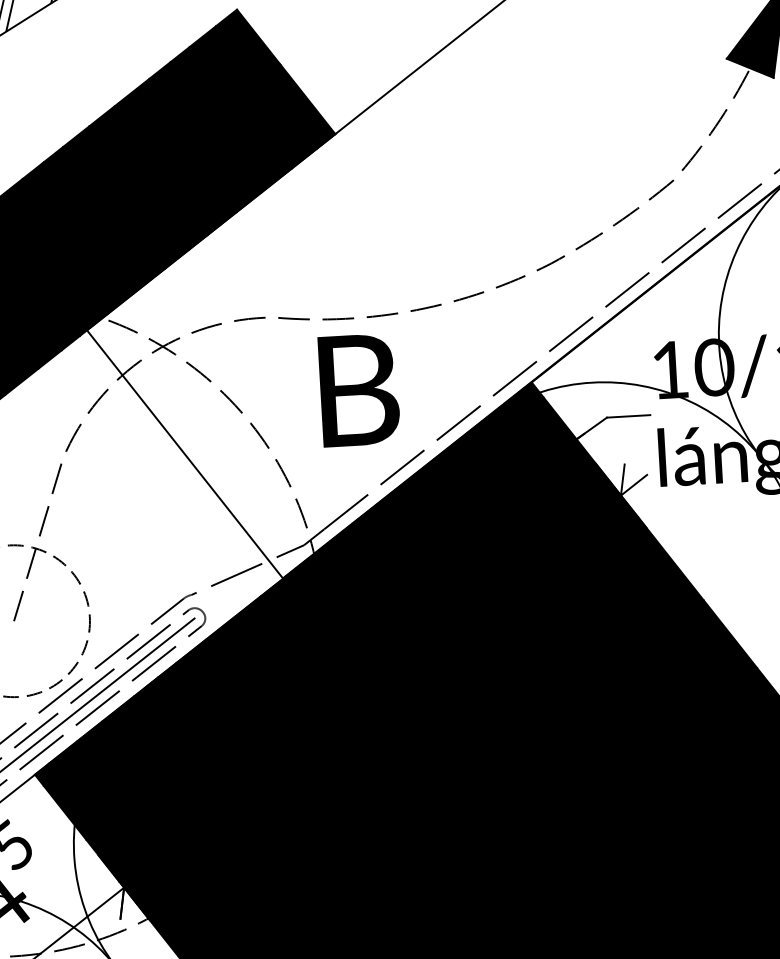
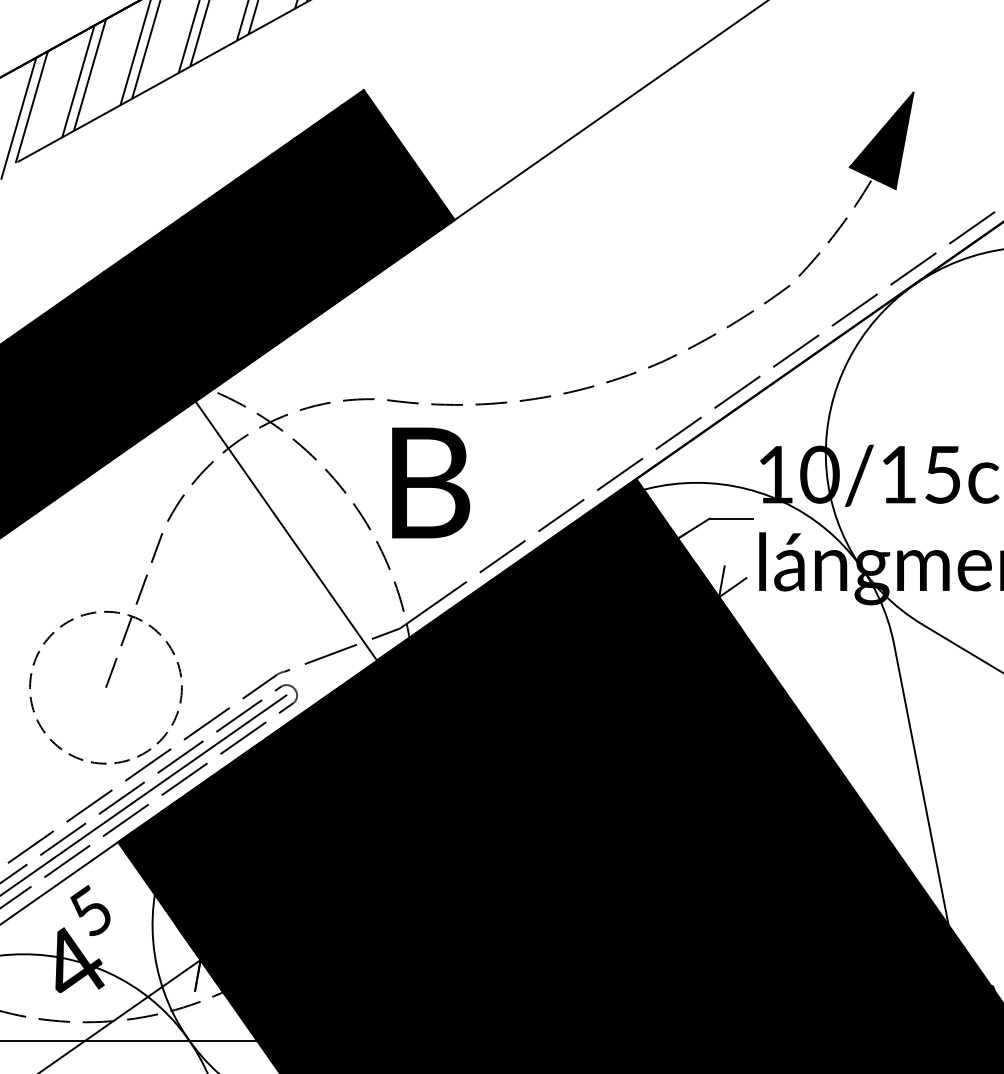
text: (359, 389) -> (431, 482), moved

